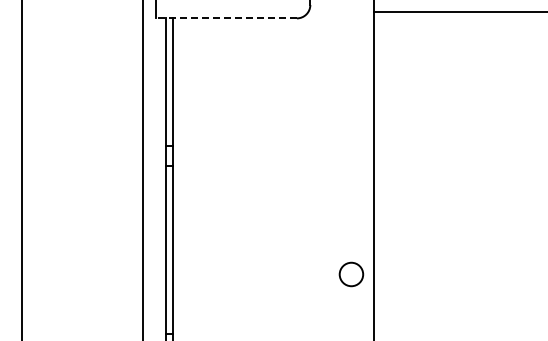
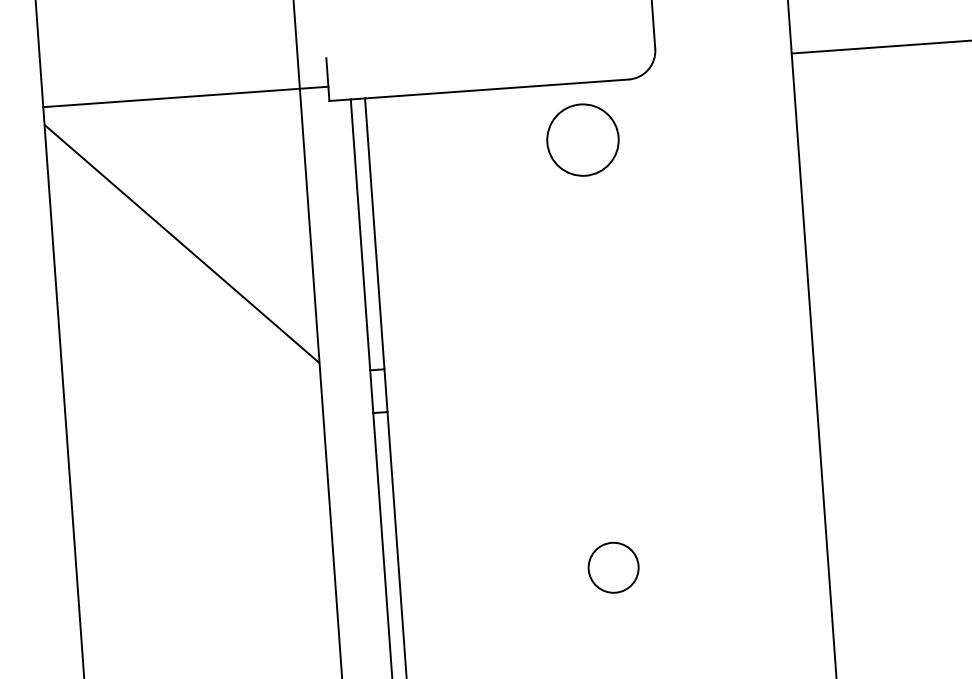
line: (88, 11) -> (184, 96), added
line: (226, 18) -> (479, 90), dashed -> solid
circle: (273, 44) -> (582, 138), added
hatch: (81, 80) -> (180, 244), added
circle: (351, 274) -> (613, 567), moved

